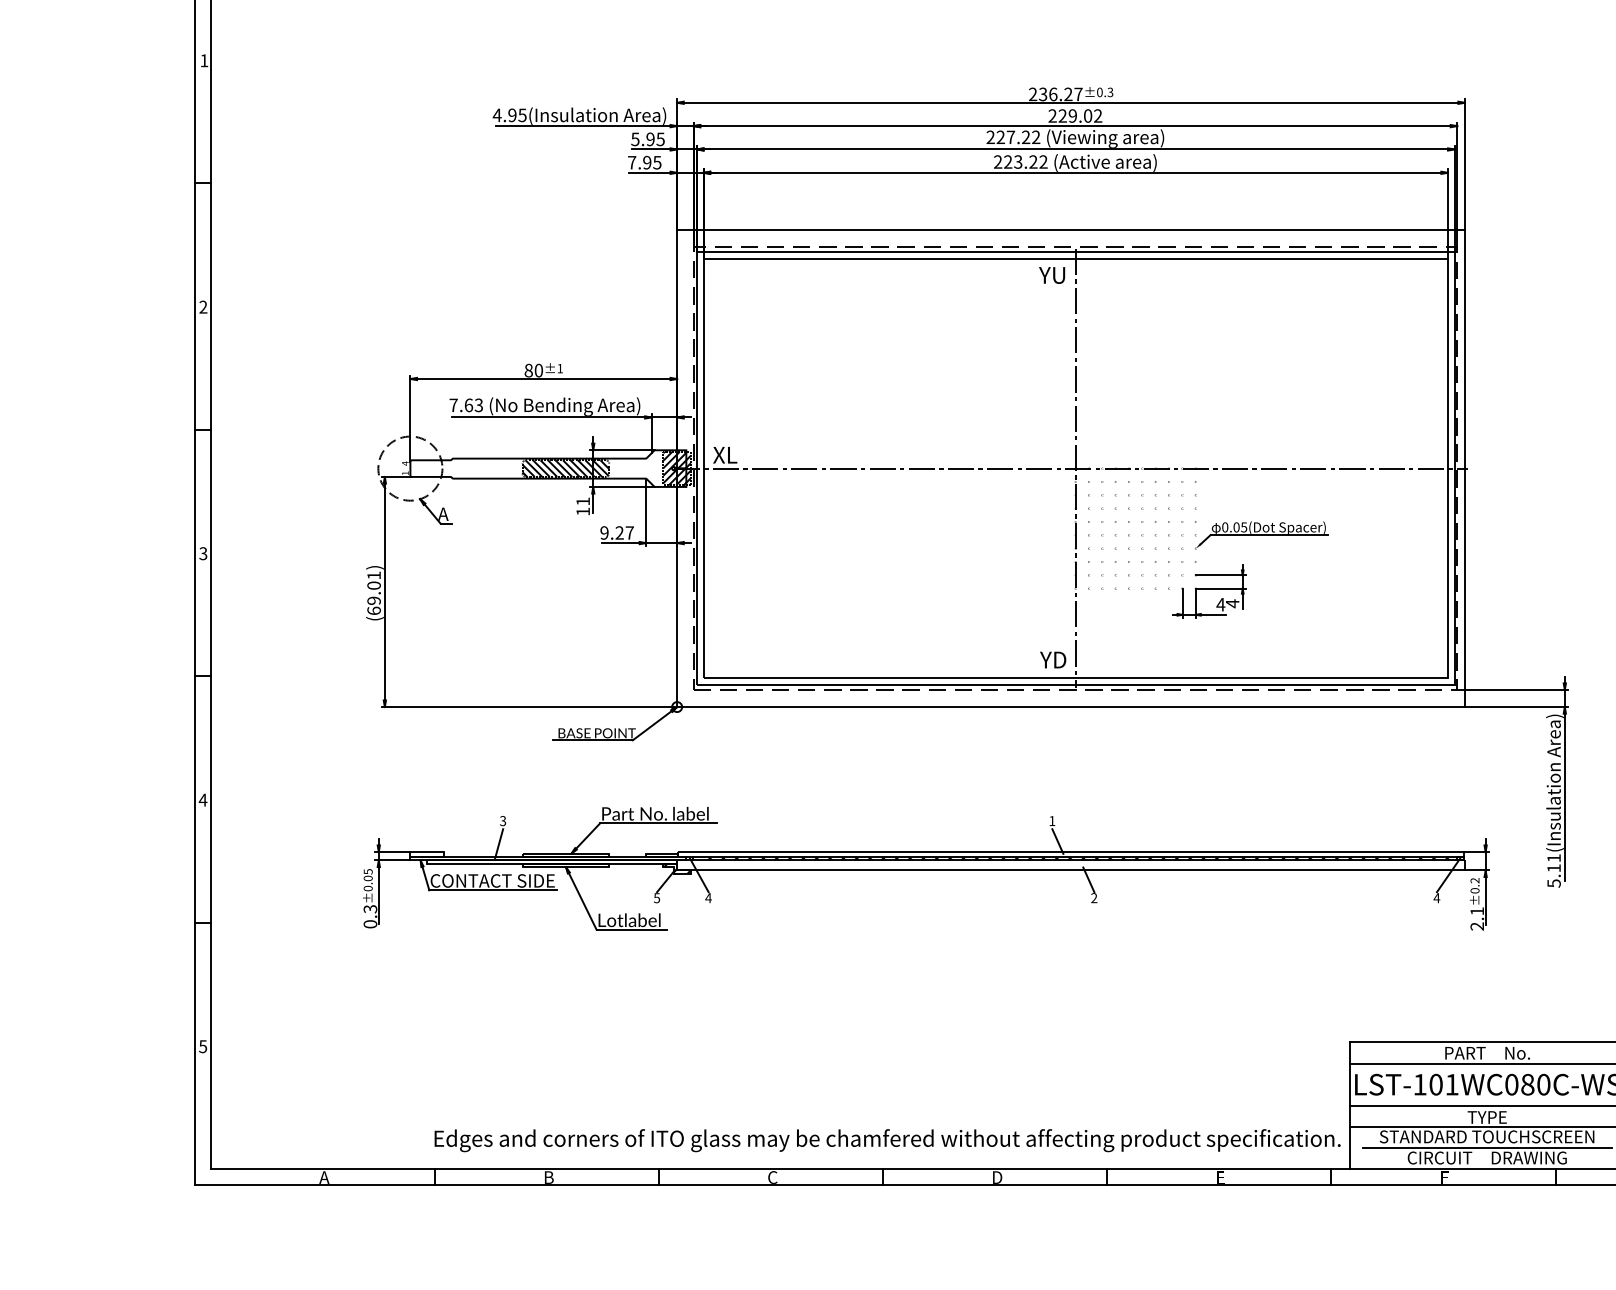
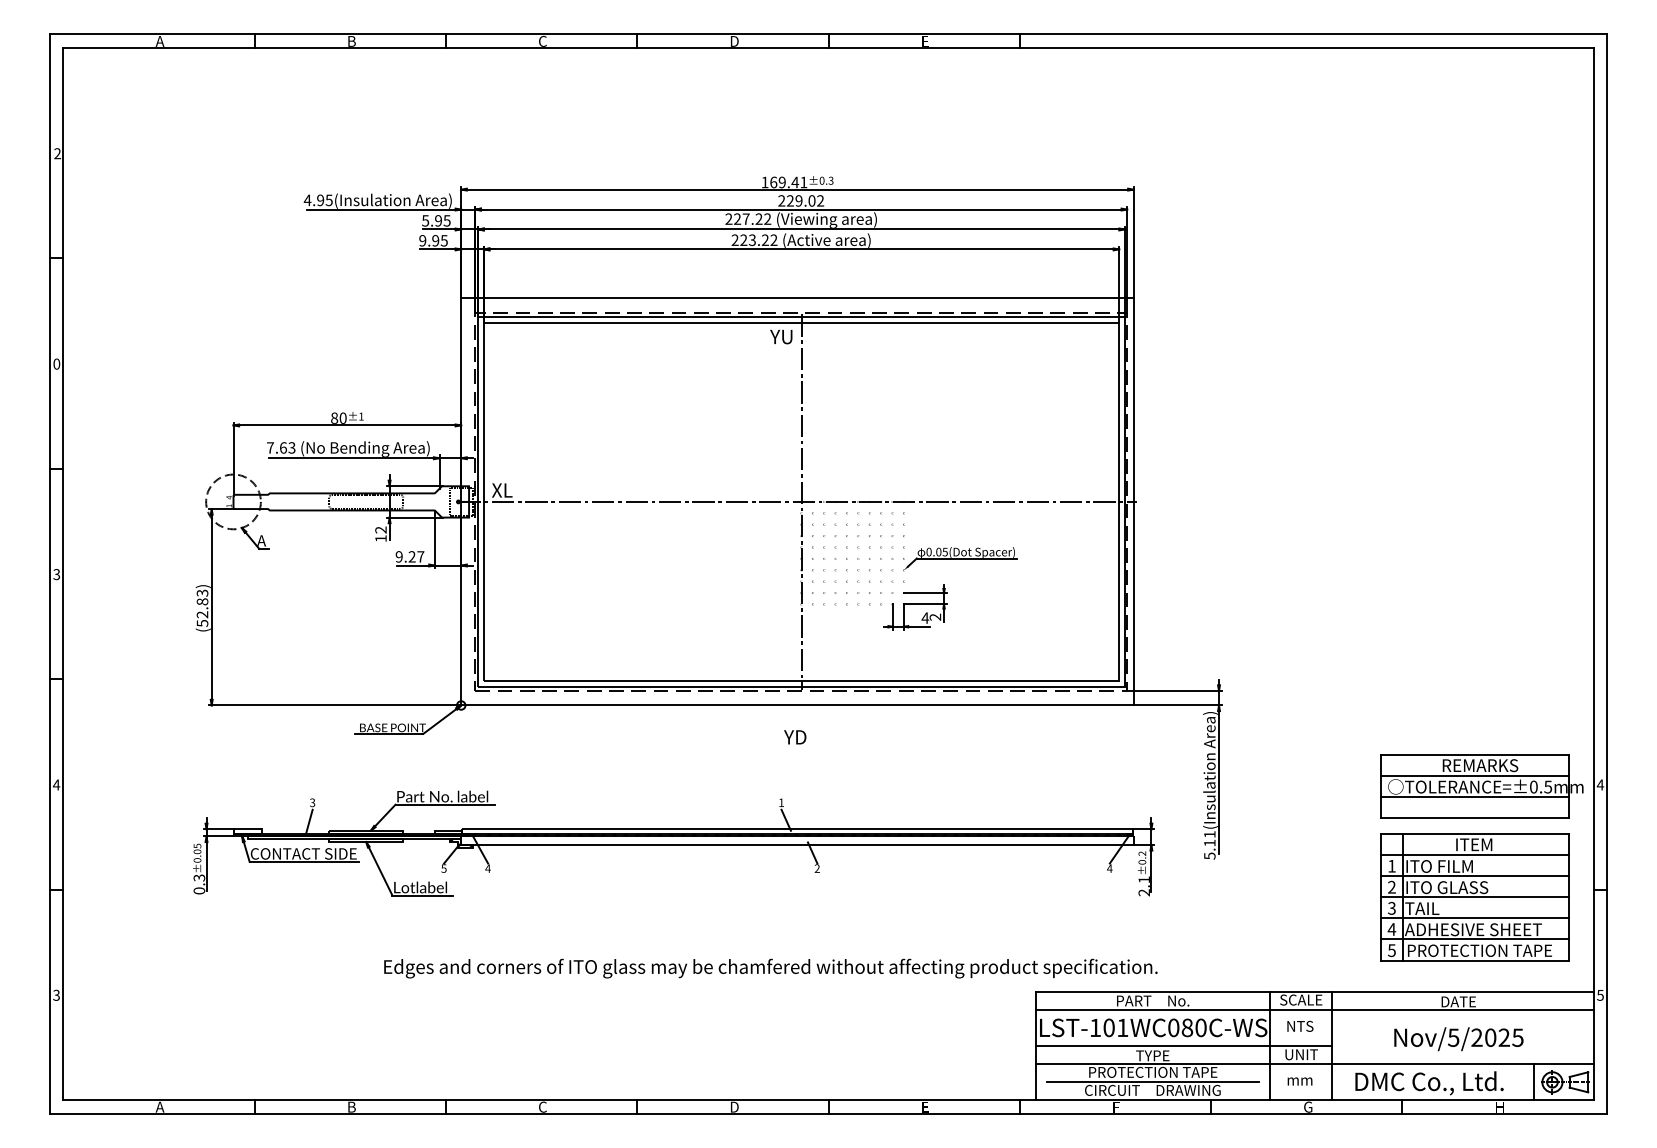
text: (204, 60) -> (57, 153), 1 -> 2
text: (1055, 94) -> (784, 182), 236.27 -> 169.41
text: (631, 162) -> (422, 240), 7.95 -> 9.95
text: (203, 306) -> (56, 363), 2 -> 0
hatch: (566, 468) -> (366, 501), removed
hatch: (676, 468) -> (460, 501), removed
text: (582, 500) -> (380, 529), 11 -> 12
text: (374, 592) -> (202, 607), (69.01) -> (52.83)
text: (1232, 604) -> (935, 617), 4 -> 2
text: (1053, 660) -> (795, 737), moved
text: (203, 1045) -> (56, 994), 5 -> 3
text: (1486, 1135) -> (1152, 1071), STANDARD TOUCHSCREEN -> PROTECTION TAPE
text: (887, 1140) -> (770, 968), moved

